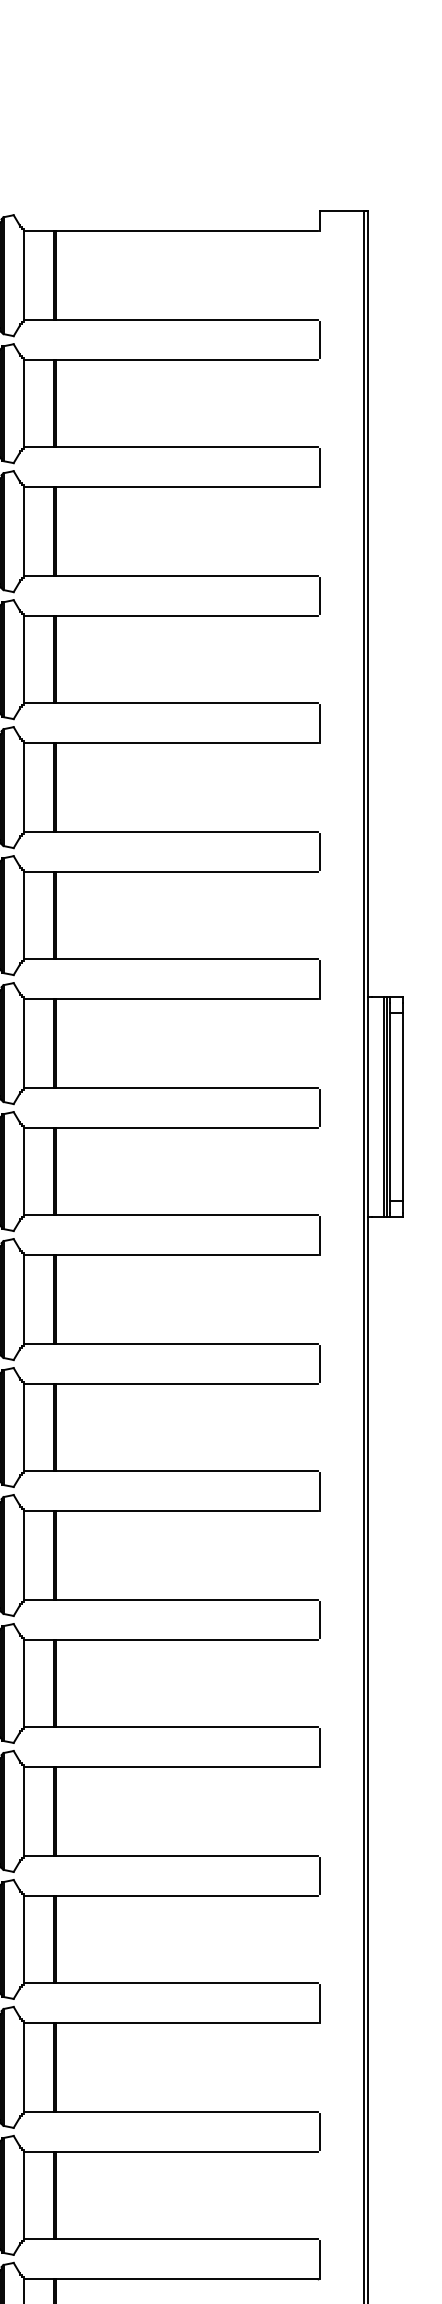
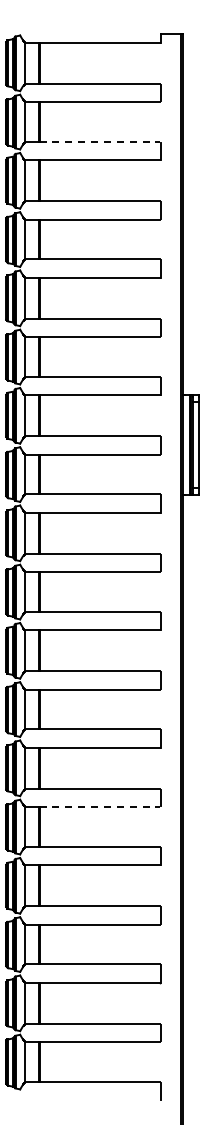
line: (188, 445) -> (100, 141), solid -> dashed
line: (188, 1896) -> (100, 807), solid -> dashed

